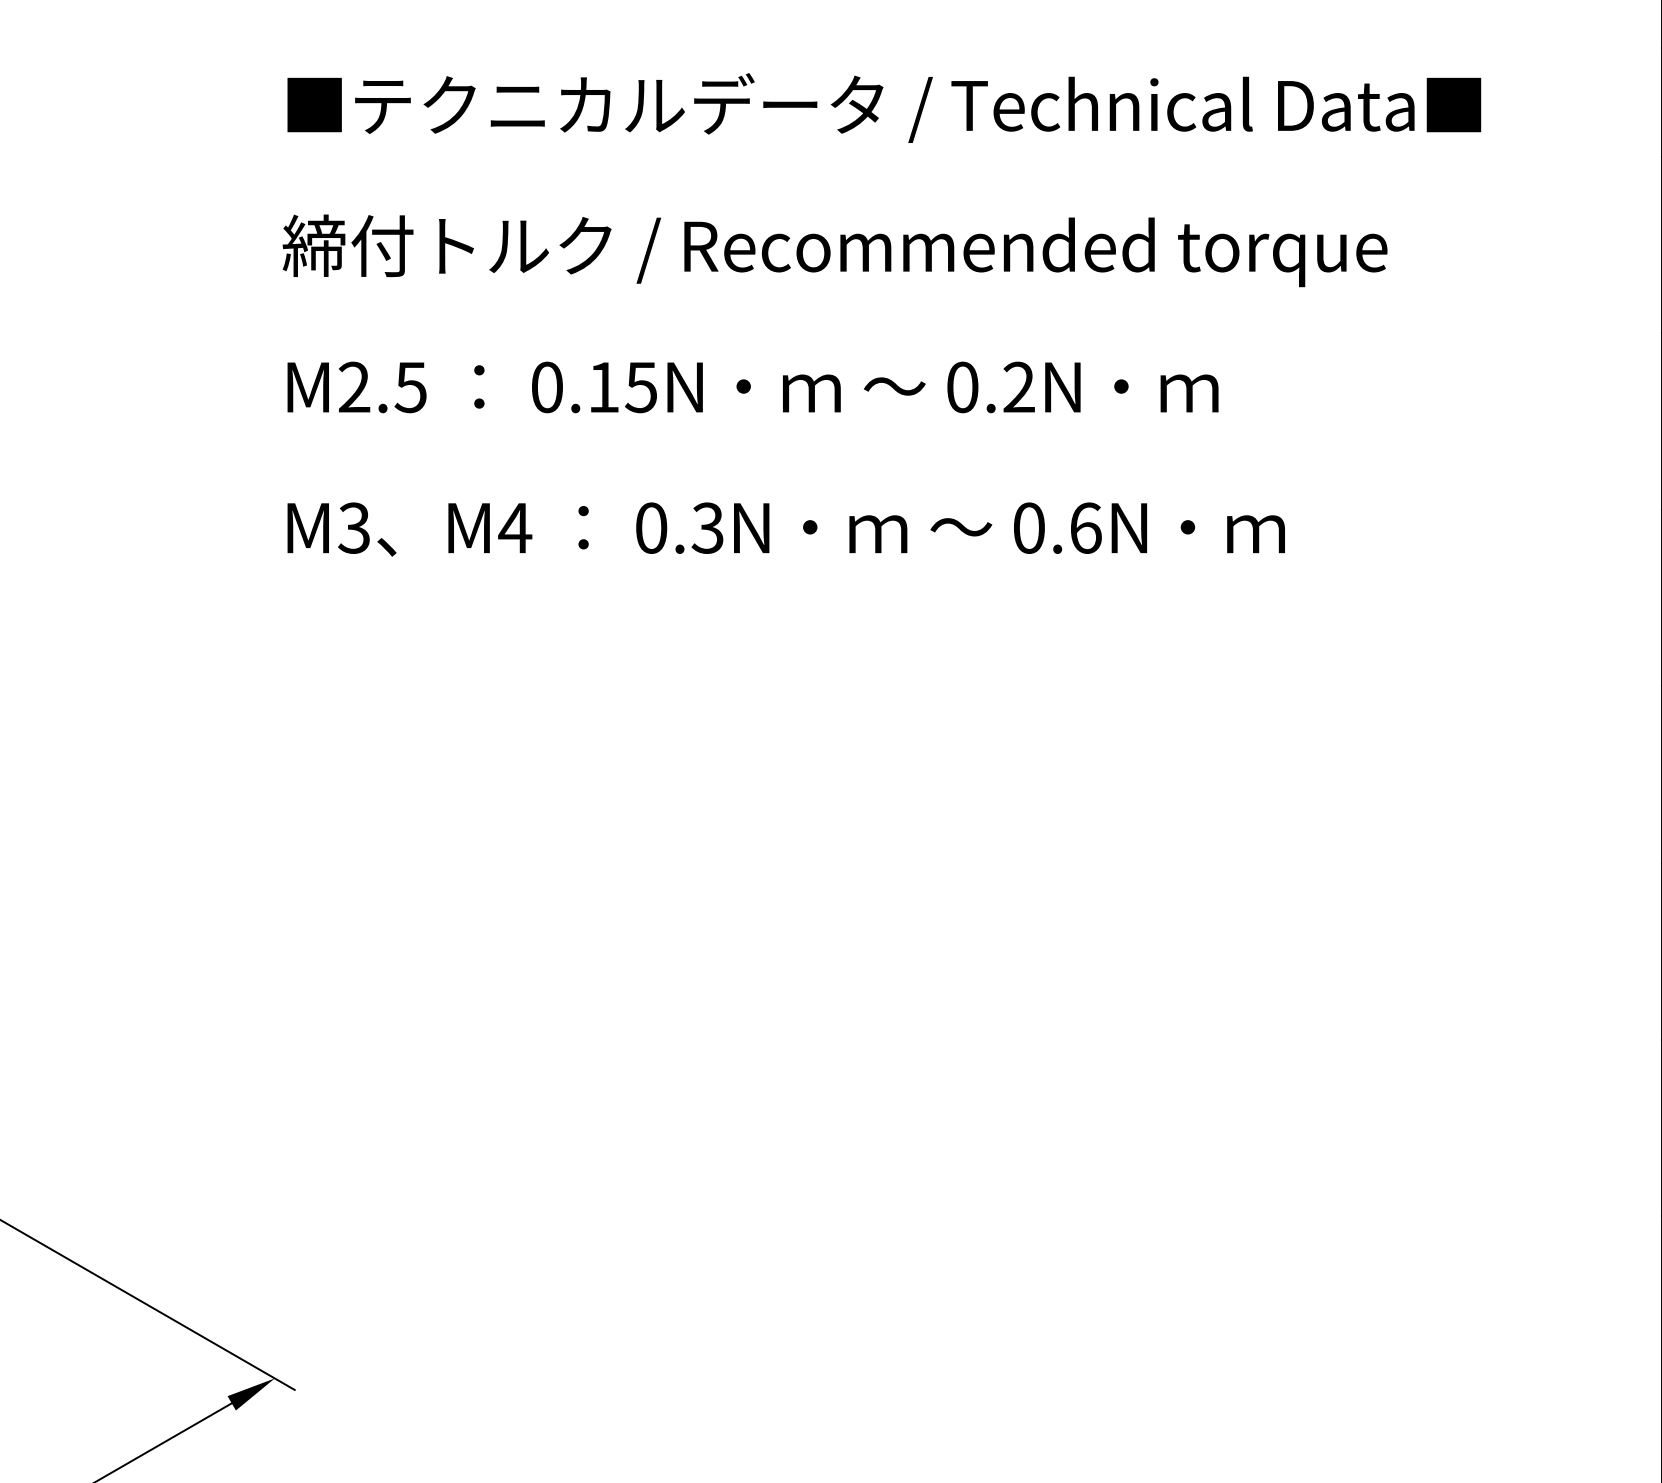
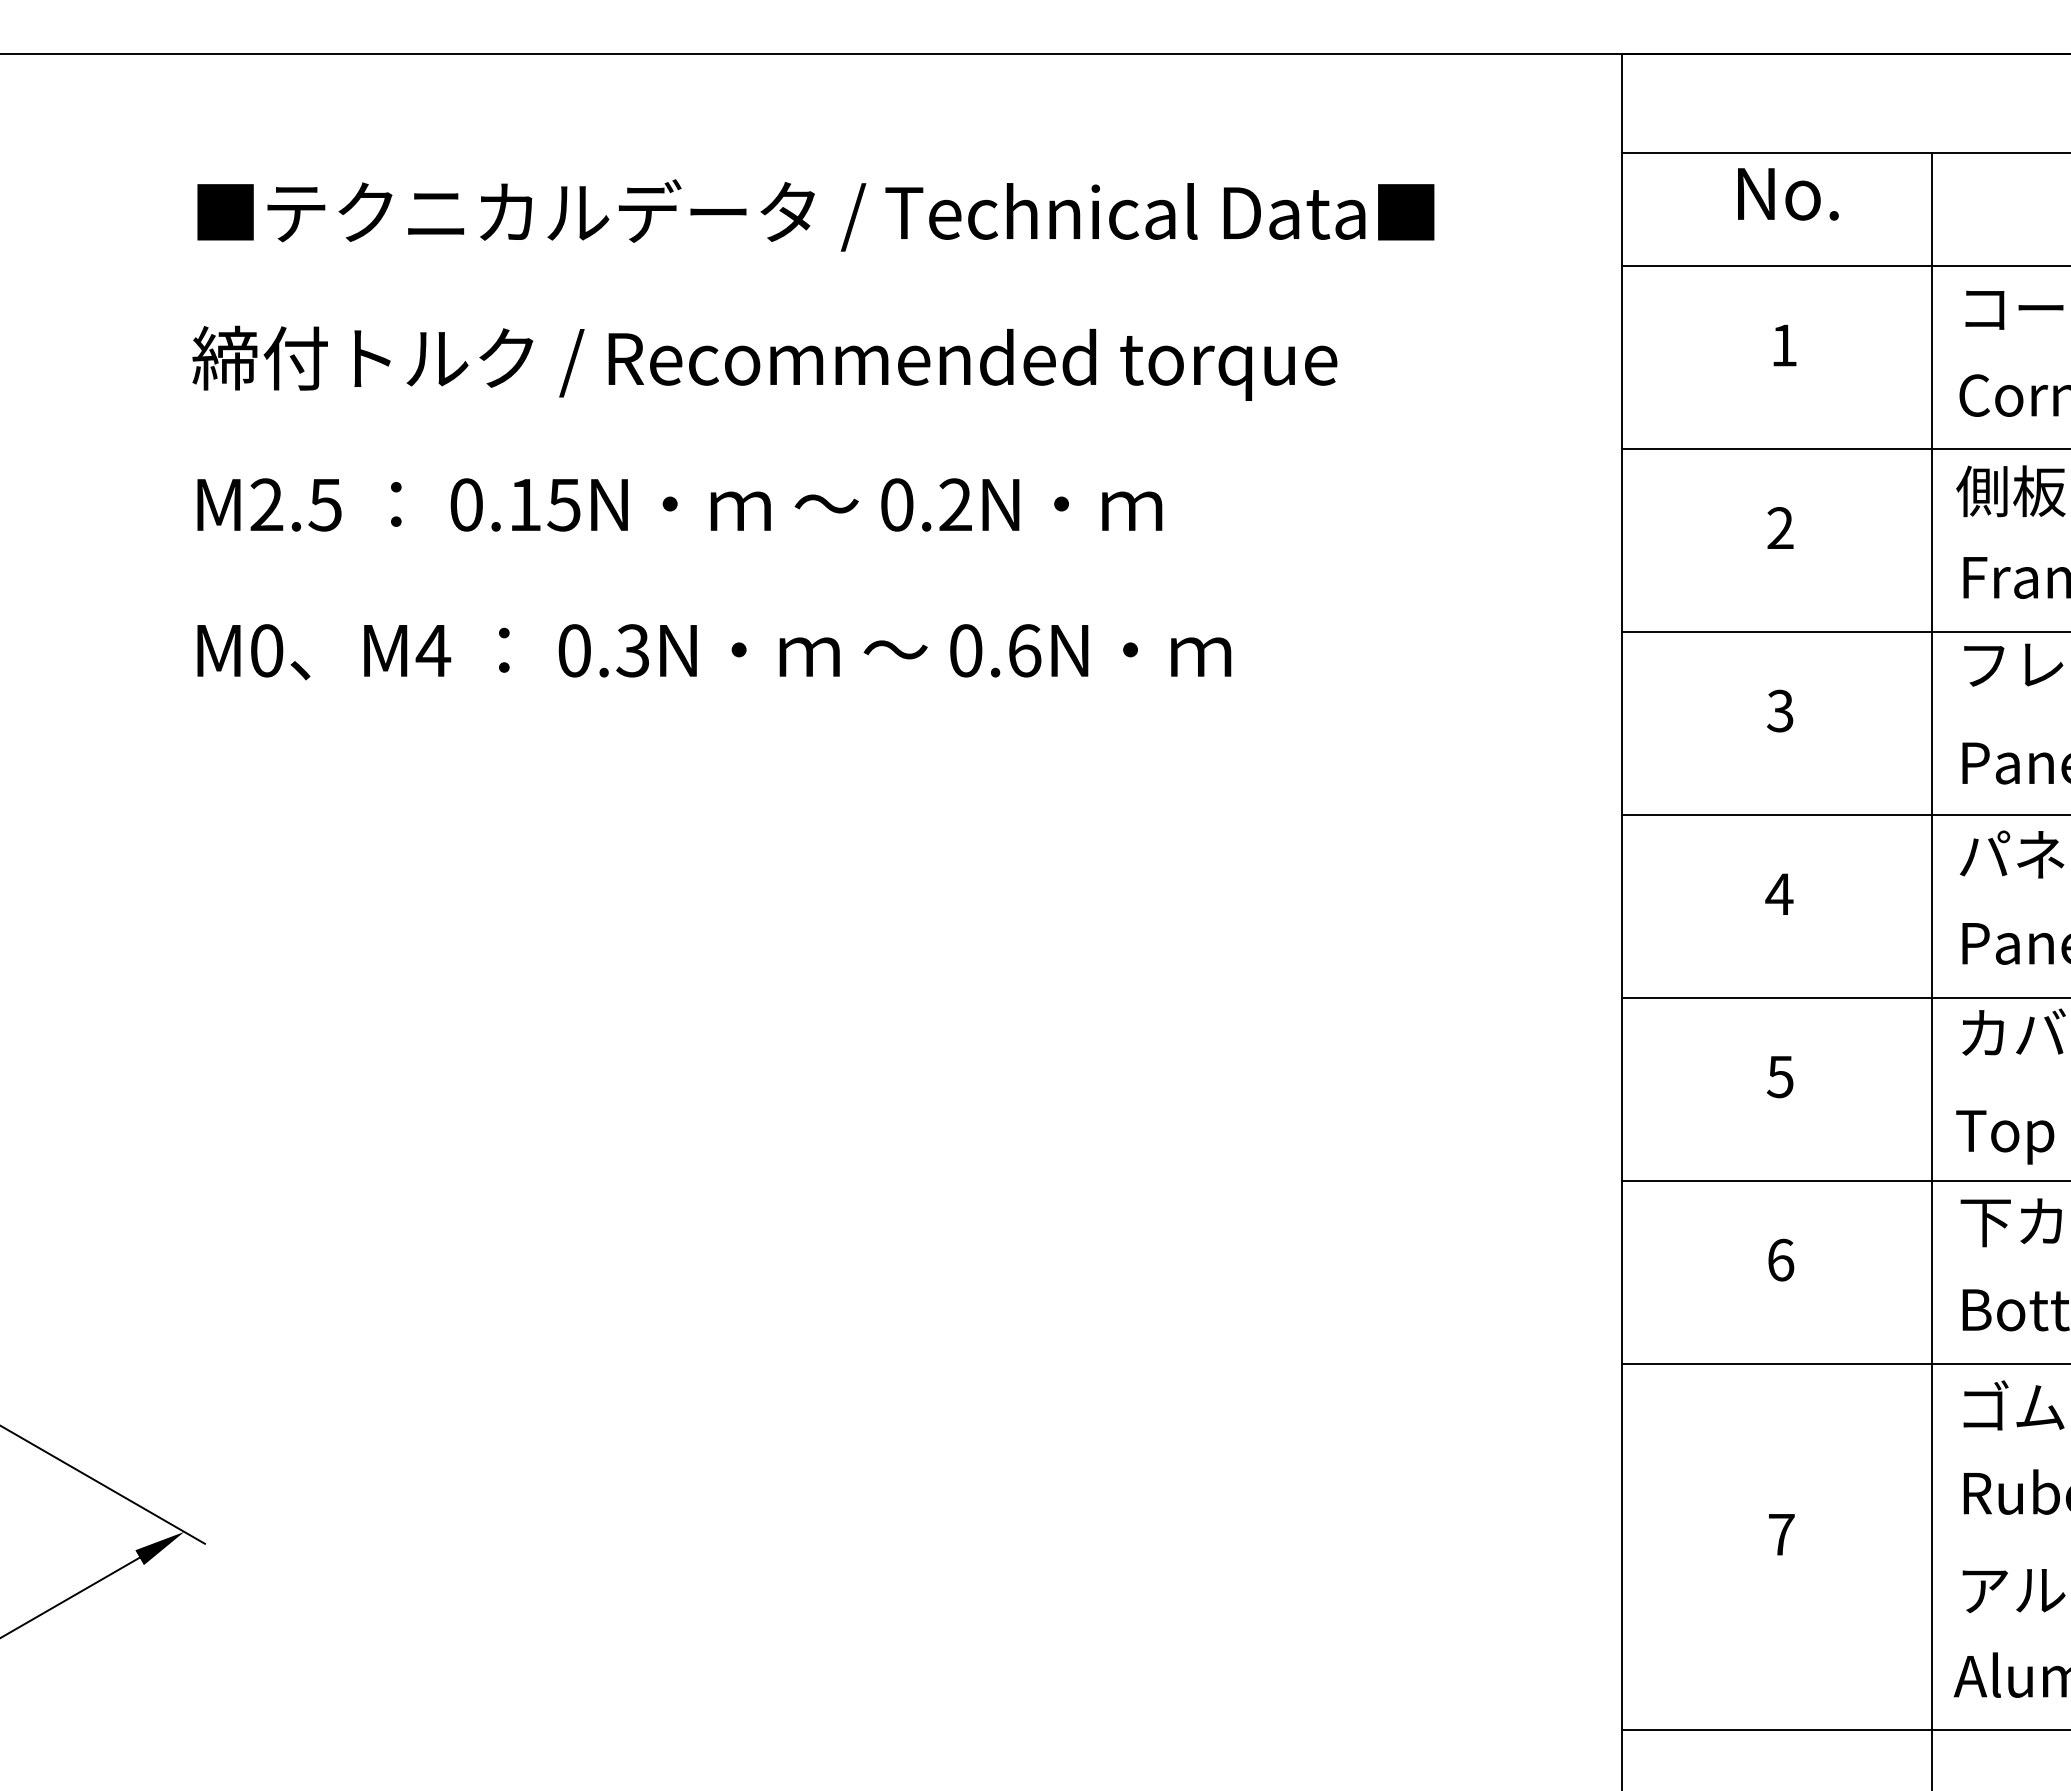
text: (354, 527) -> (266, 650), M3 -> M0

